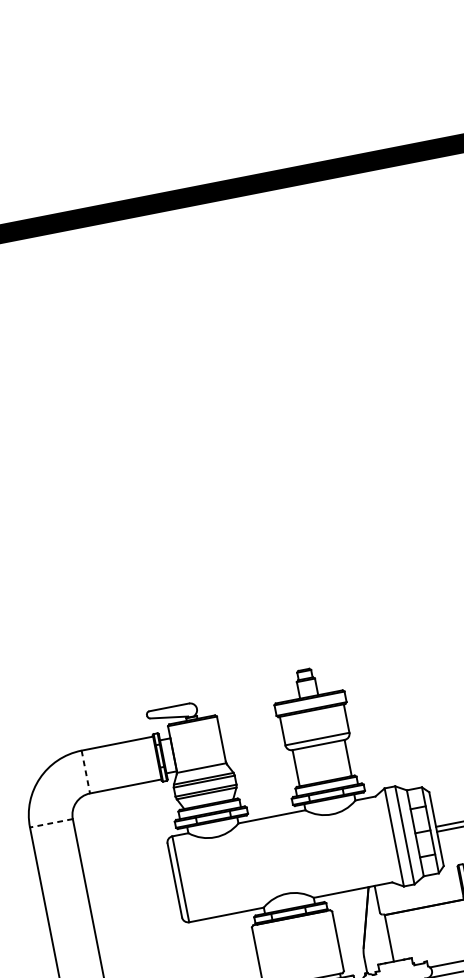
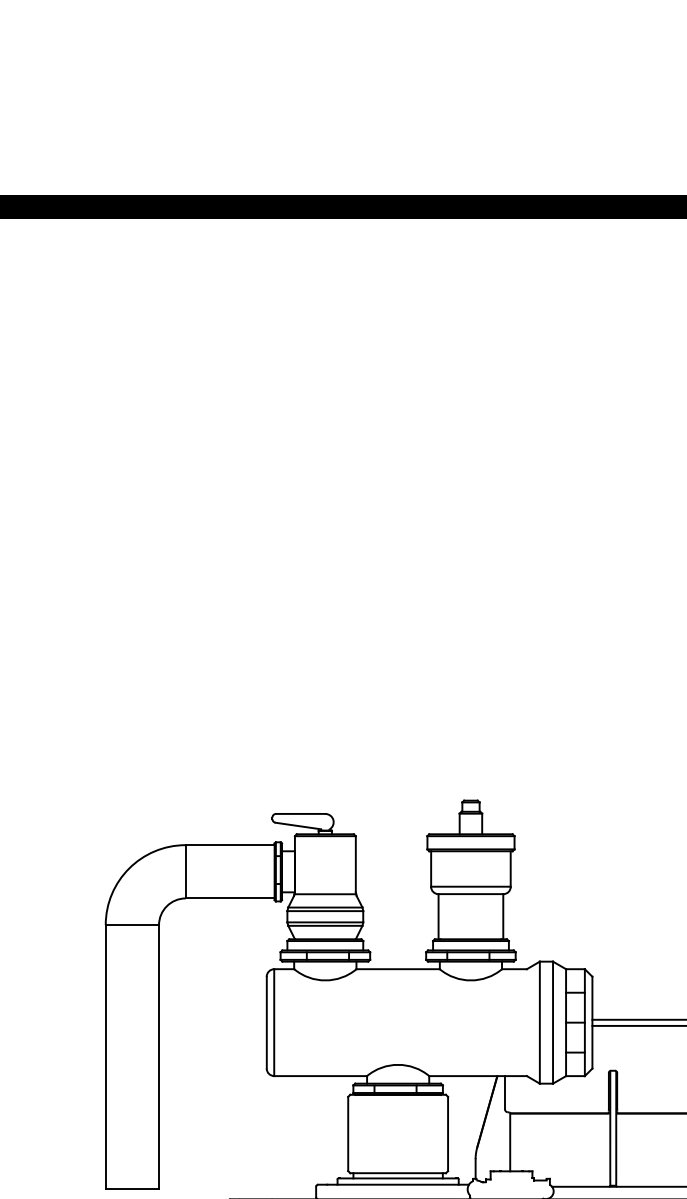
line: (85, 771) -> (185, 871), dashed -> solid
line: (51, 823) -> (132, 925), dashed -> solid

